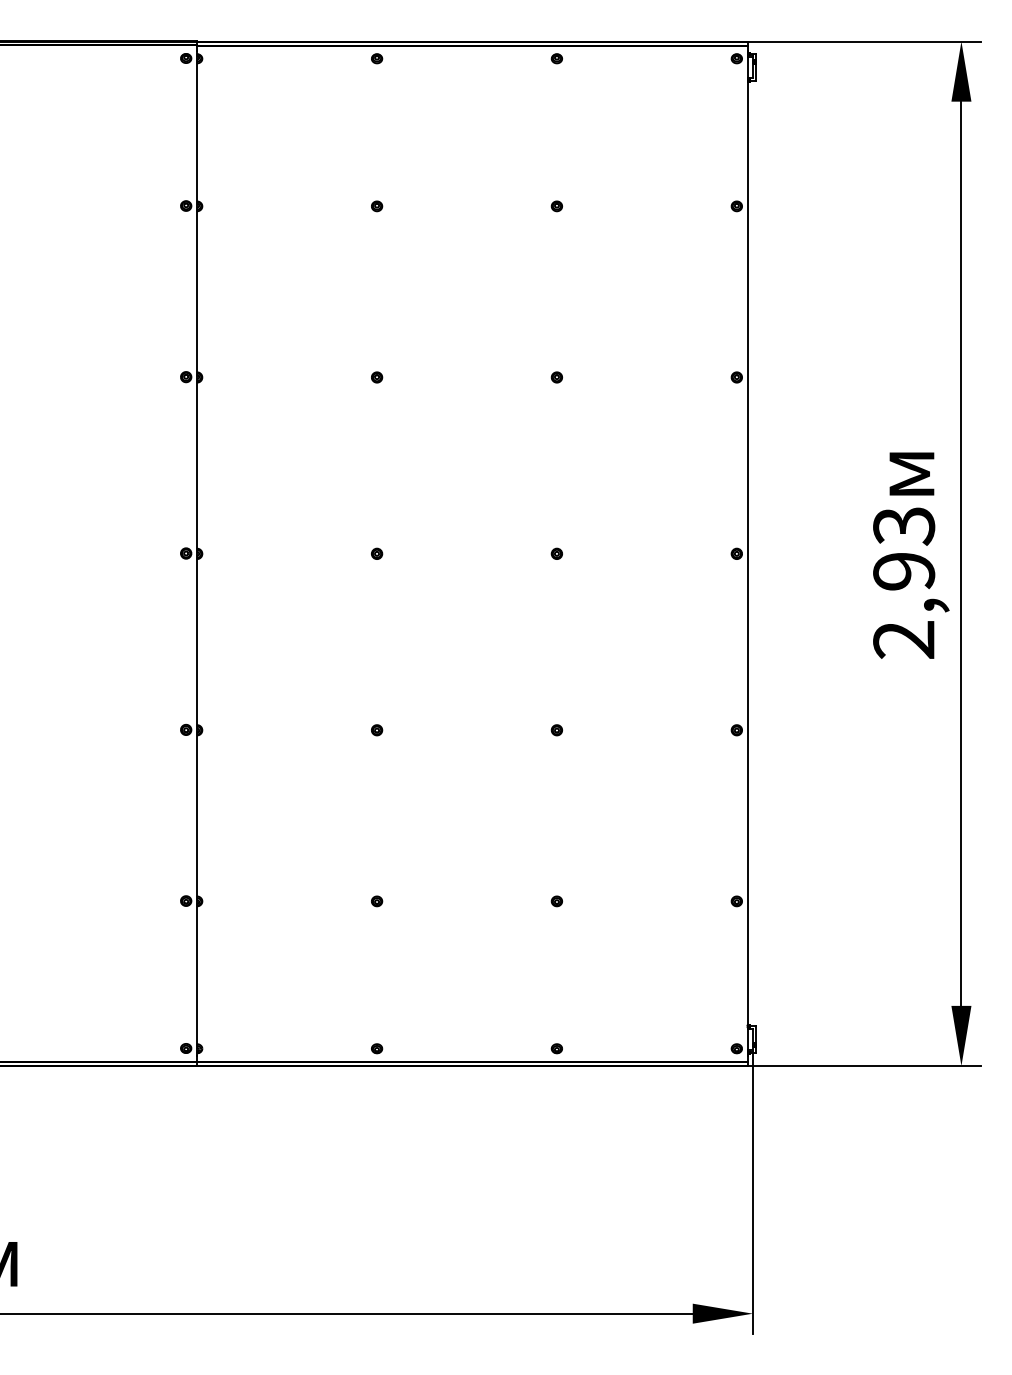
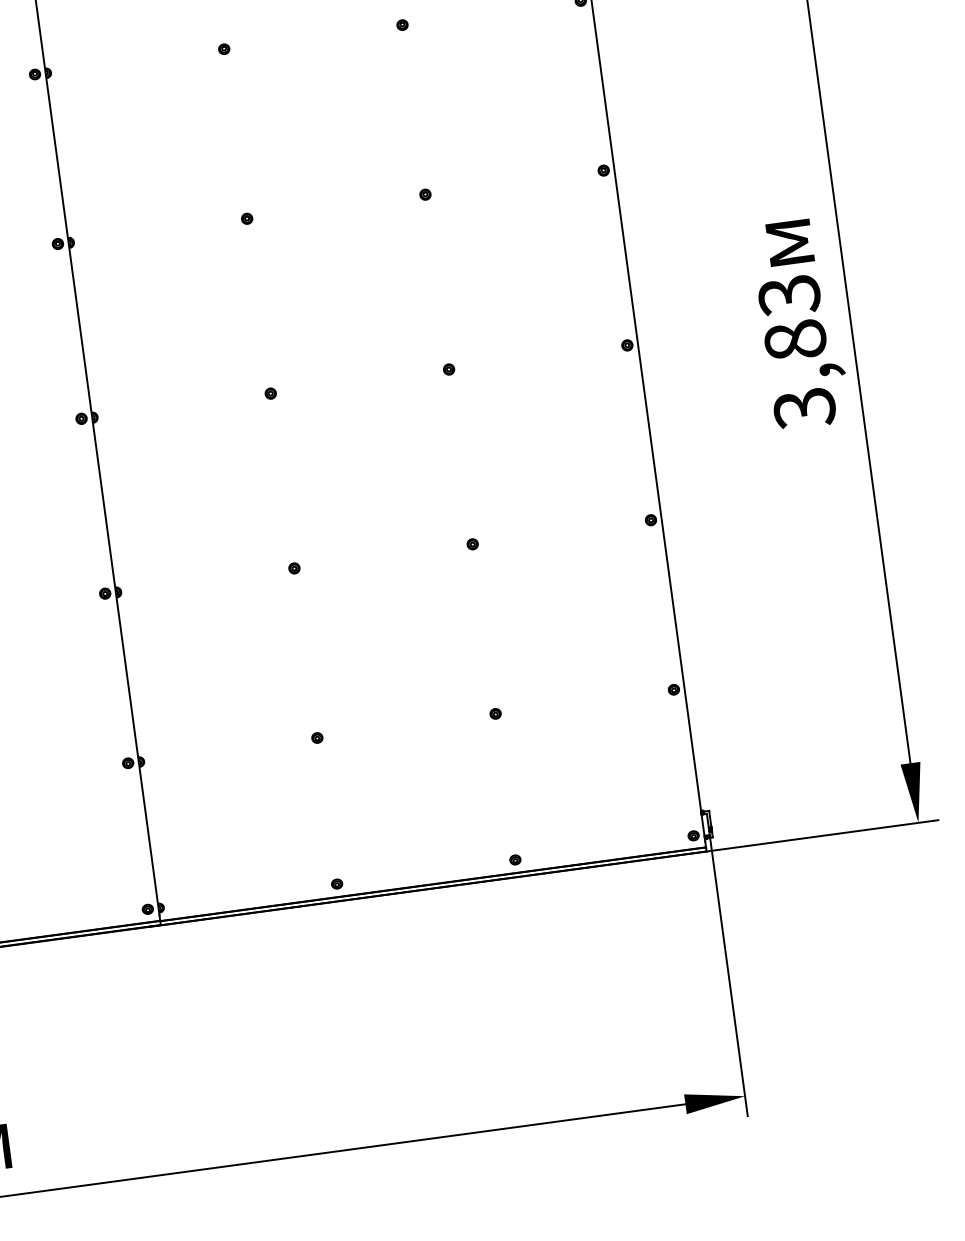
text: (904, 605) -> (800, 374), 2,93 -> 3,83

